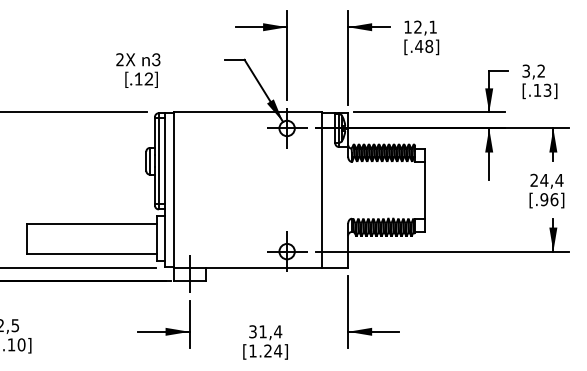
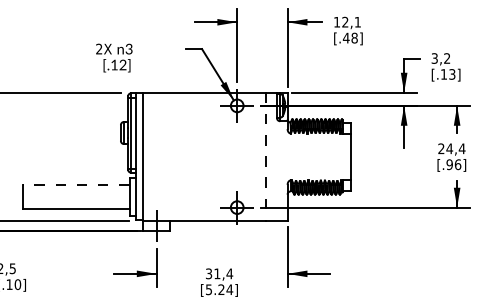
line: (322, 190) -> (266, 157), solid -> dashed
line: (92, 223) -> (76, 184), solid -> dashed
text: (252, 350) -> (208, 289), [1.24] -> [5.24]

